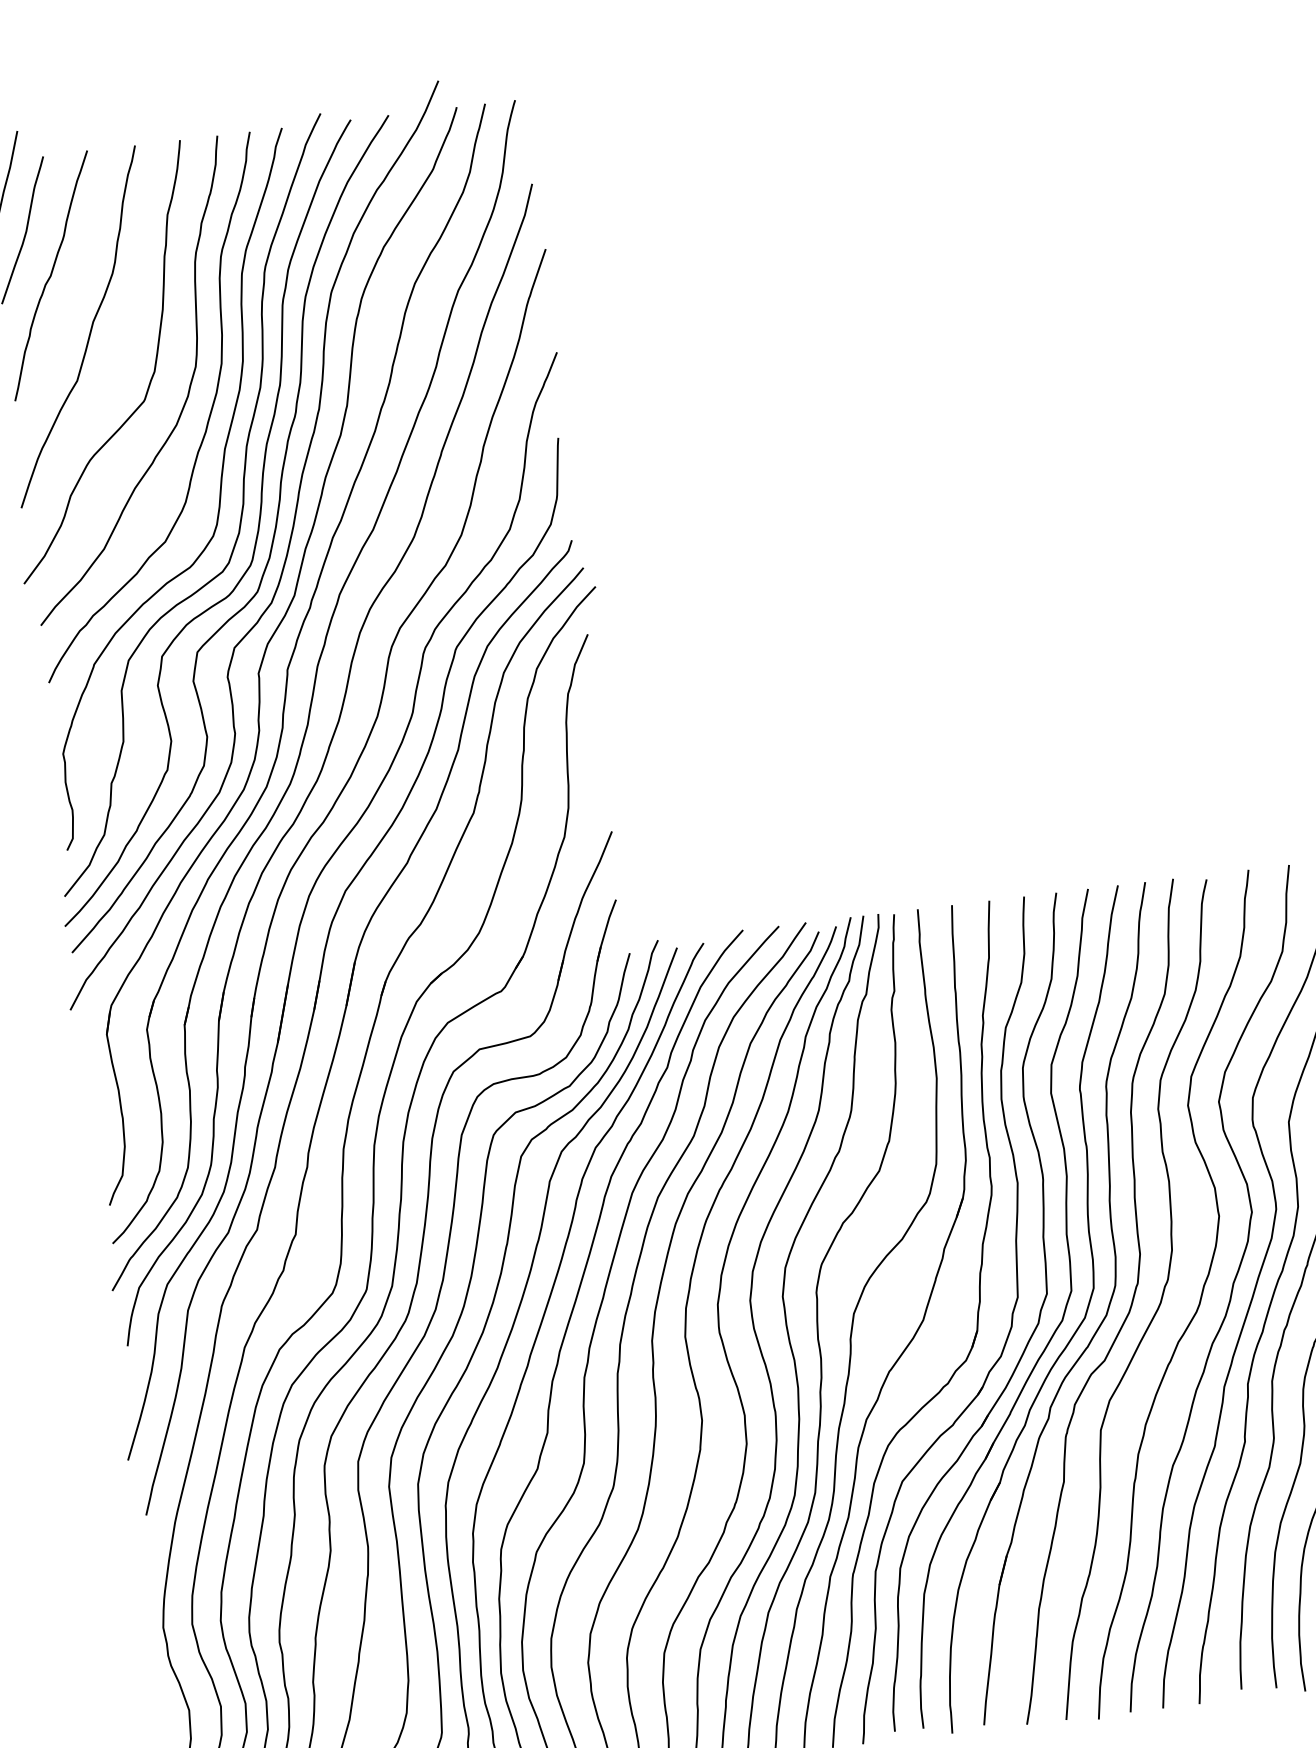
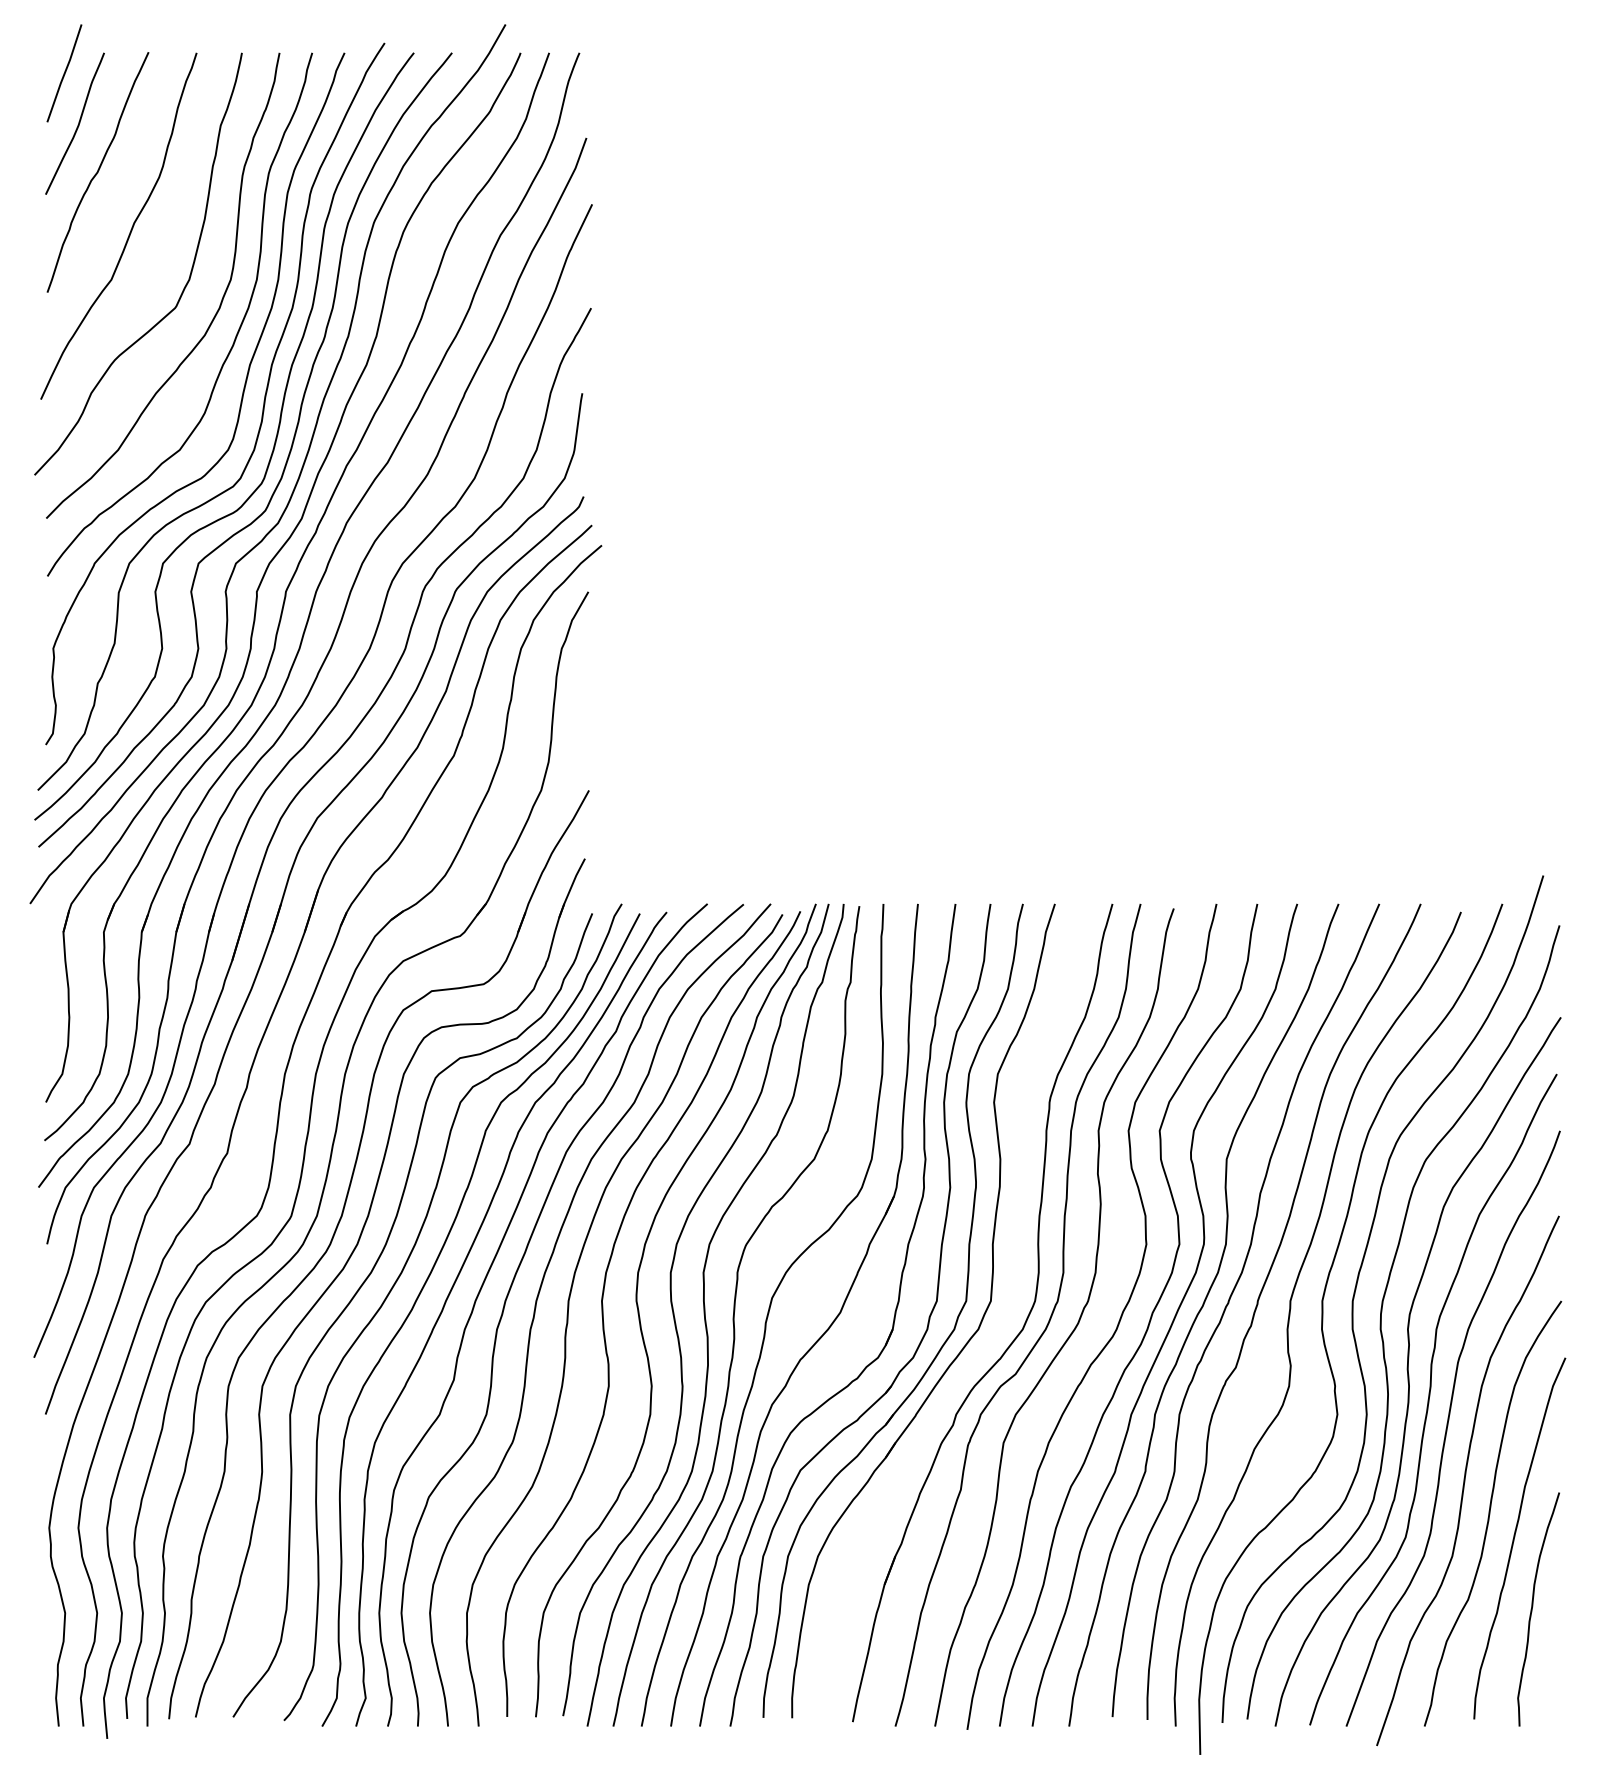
part: (1074, 1331) -> (989, 1341), removed

